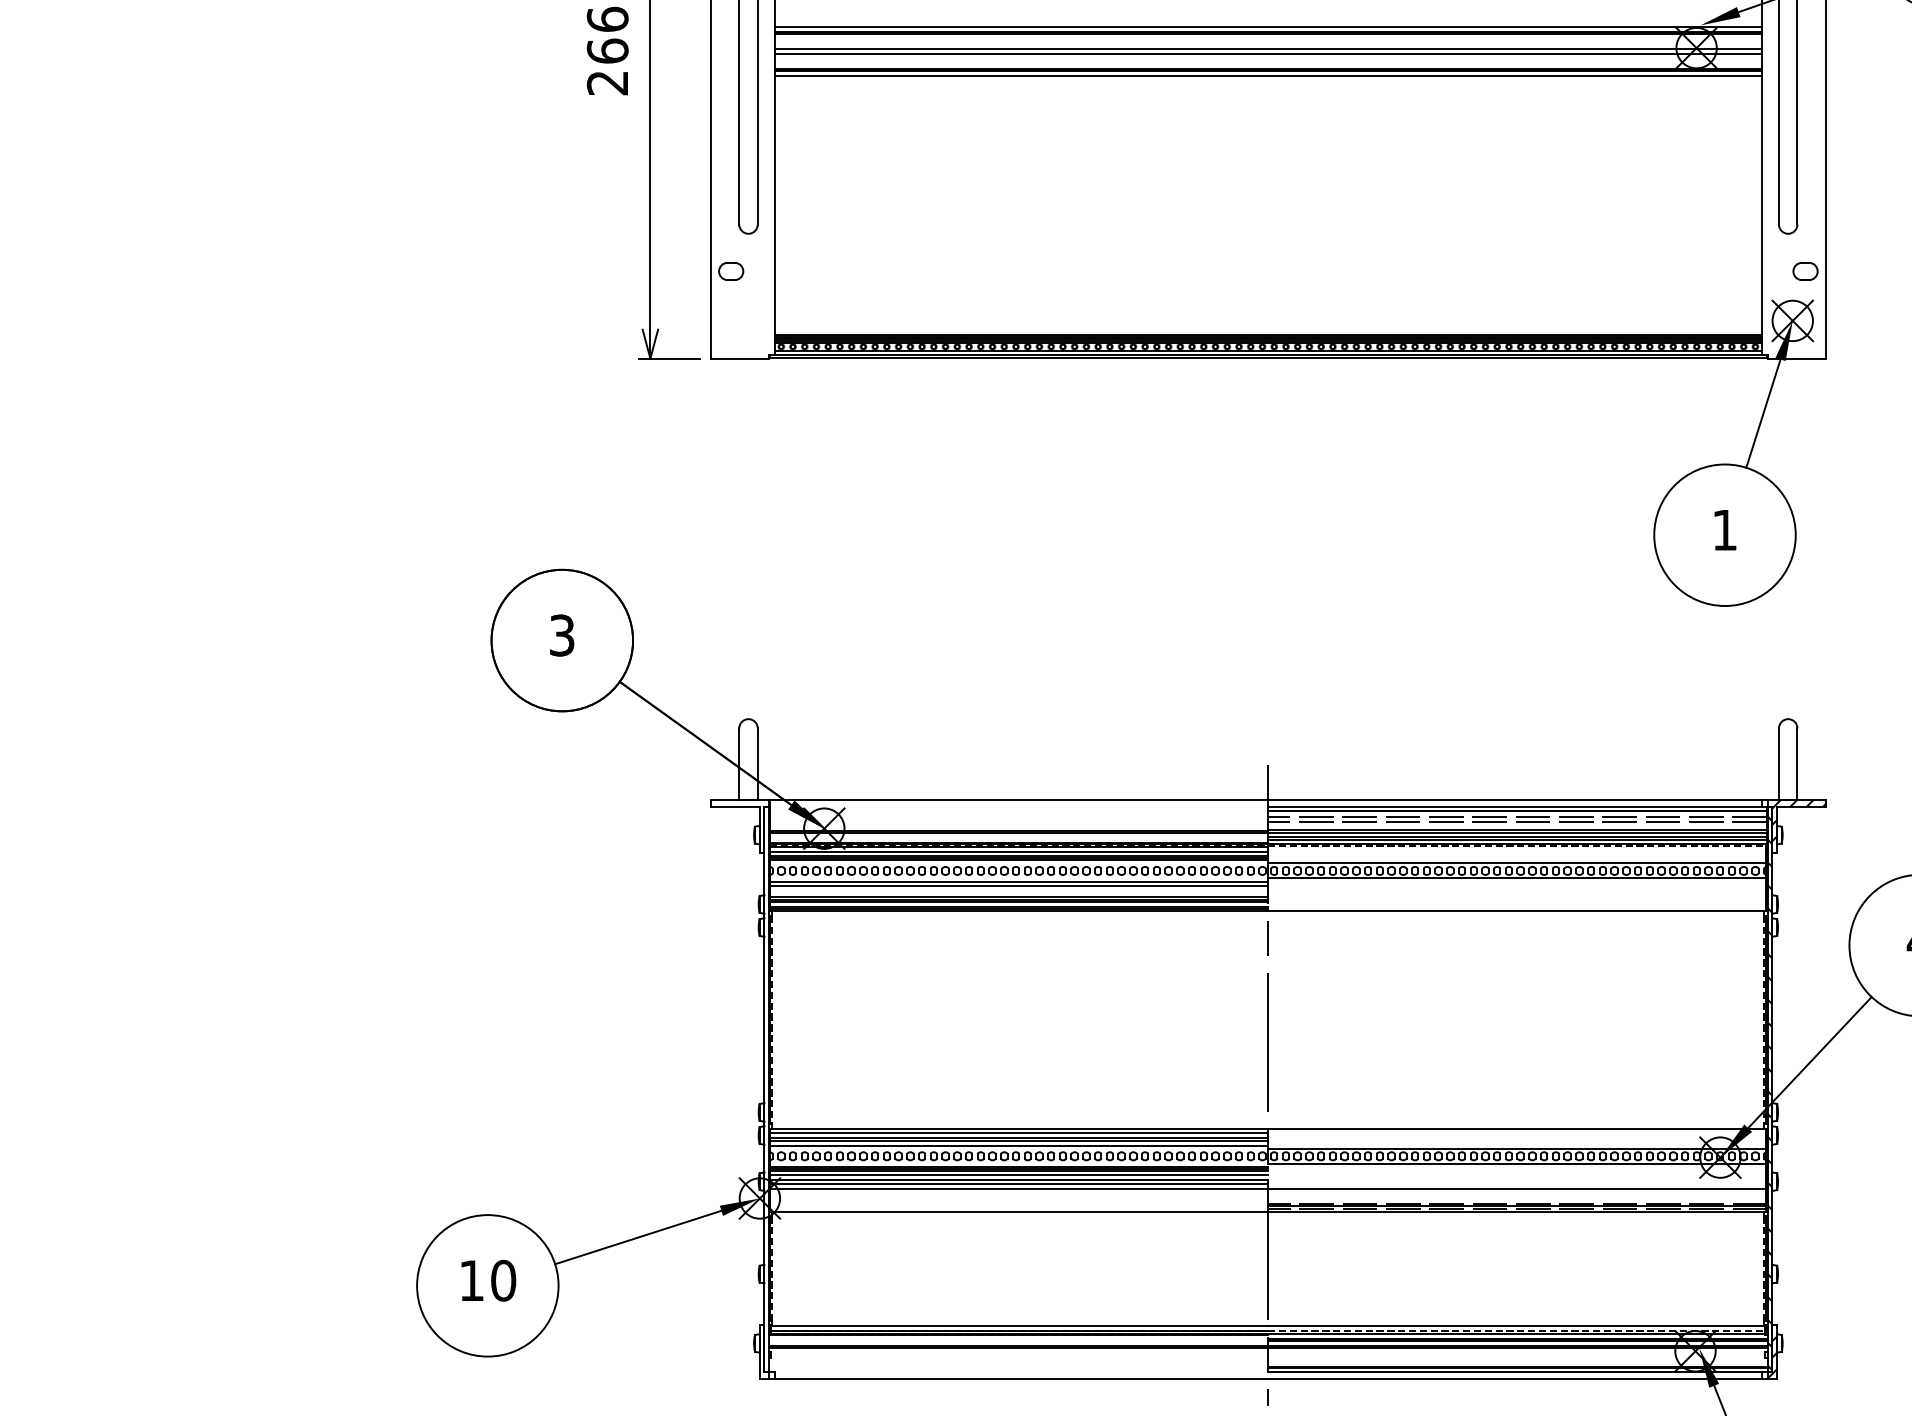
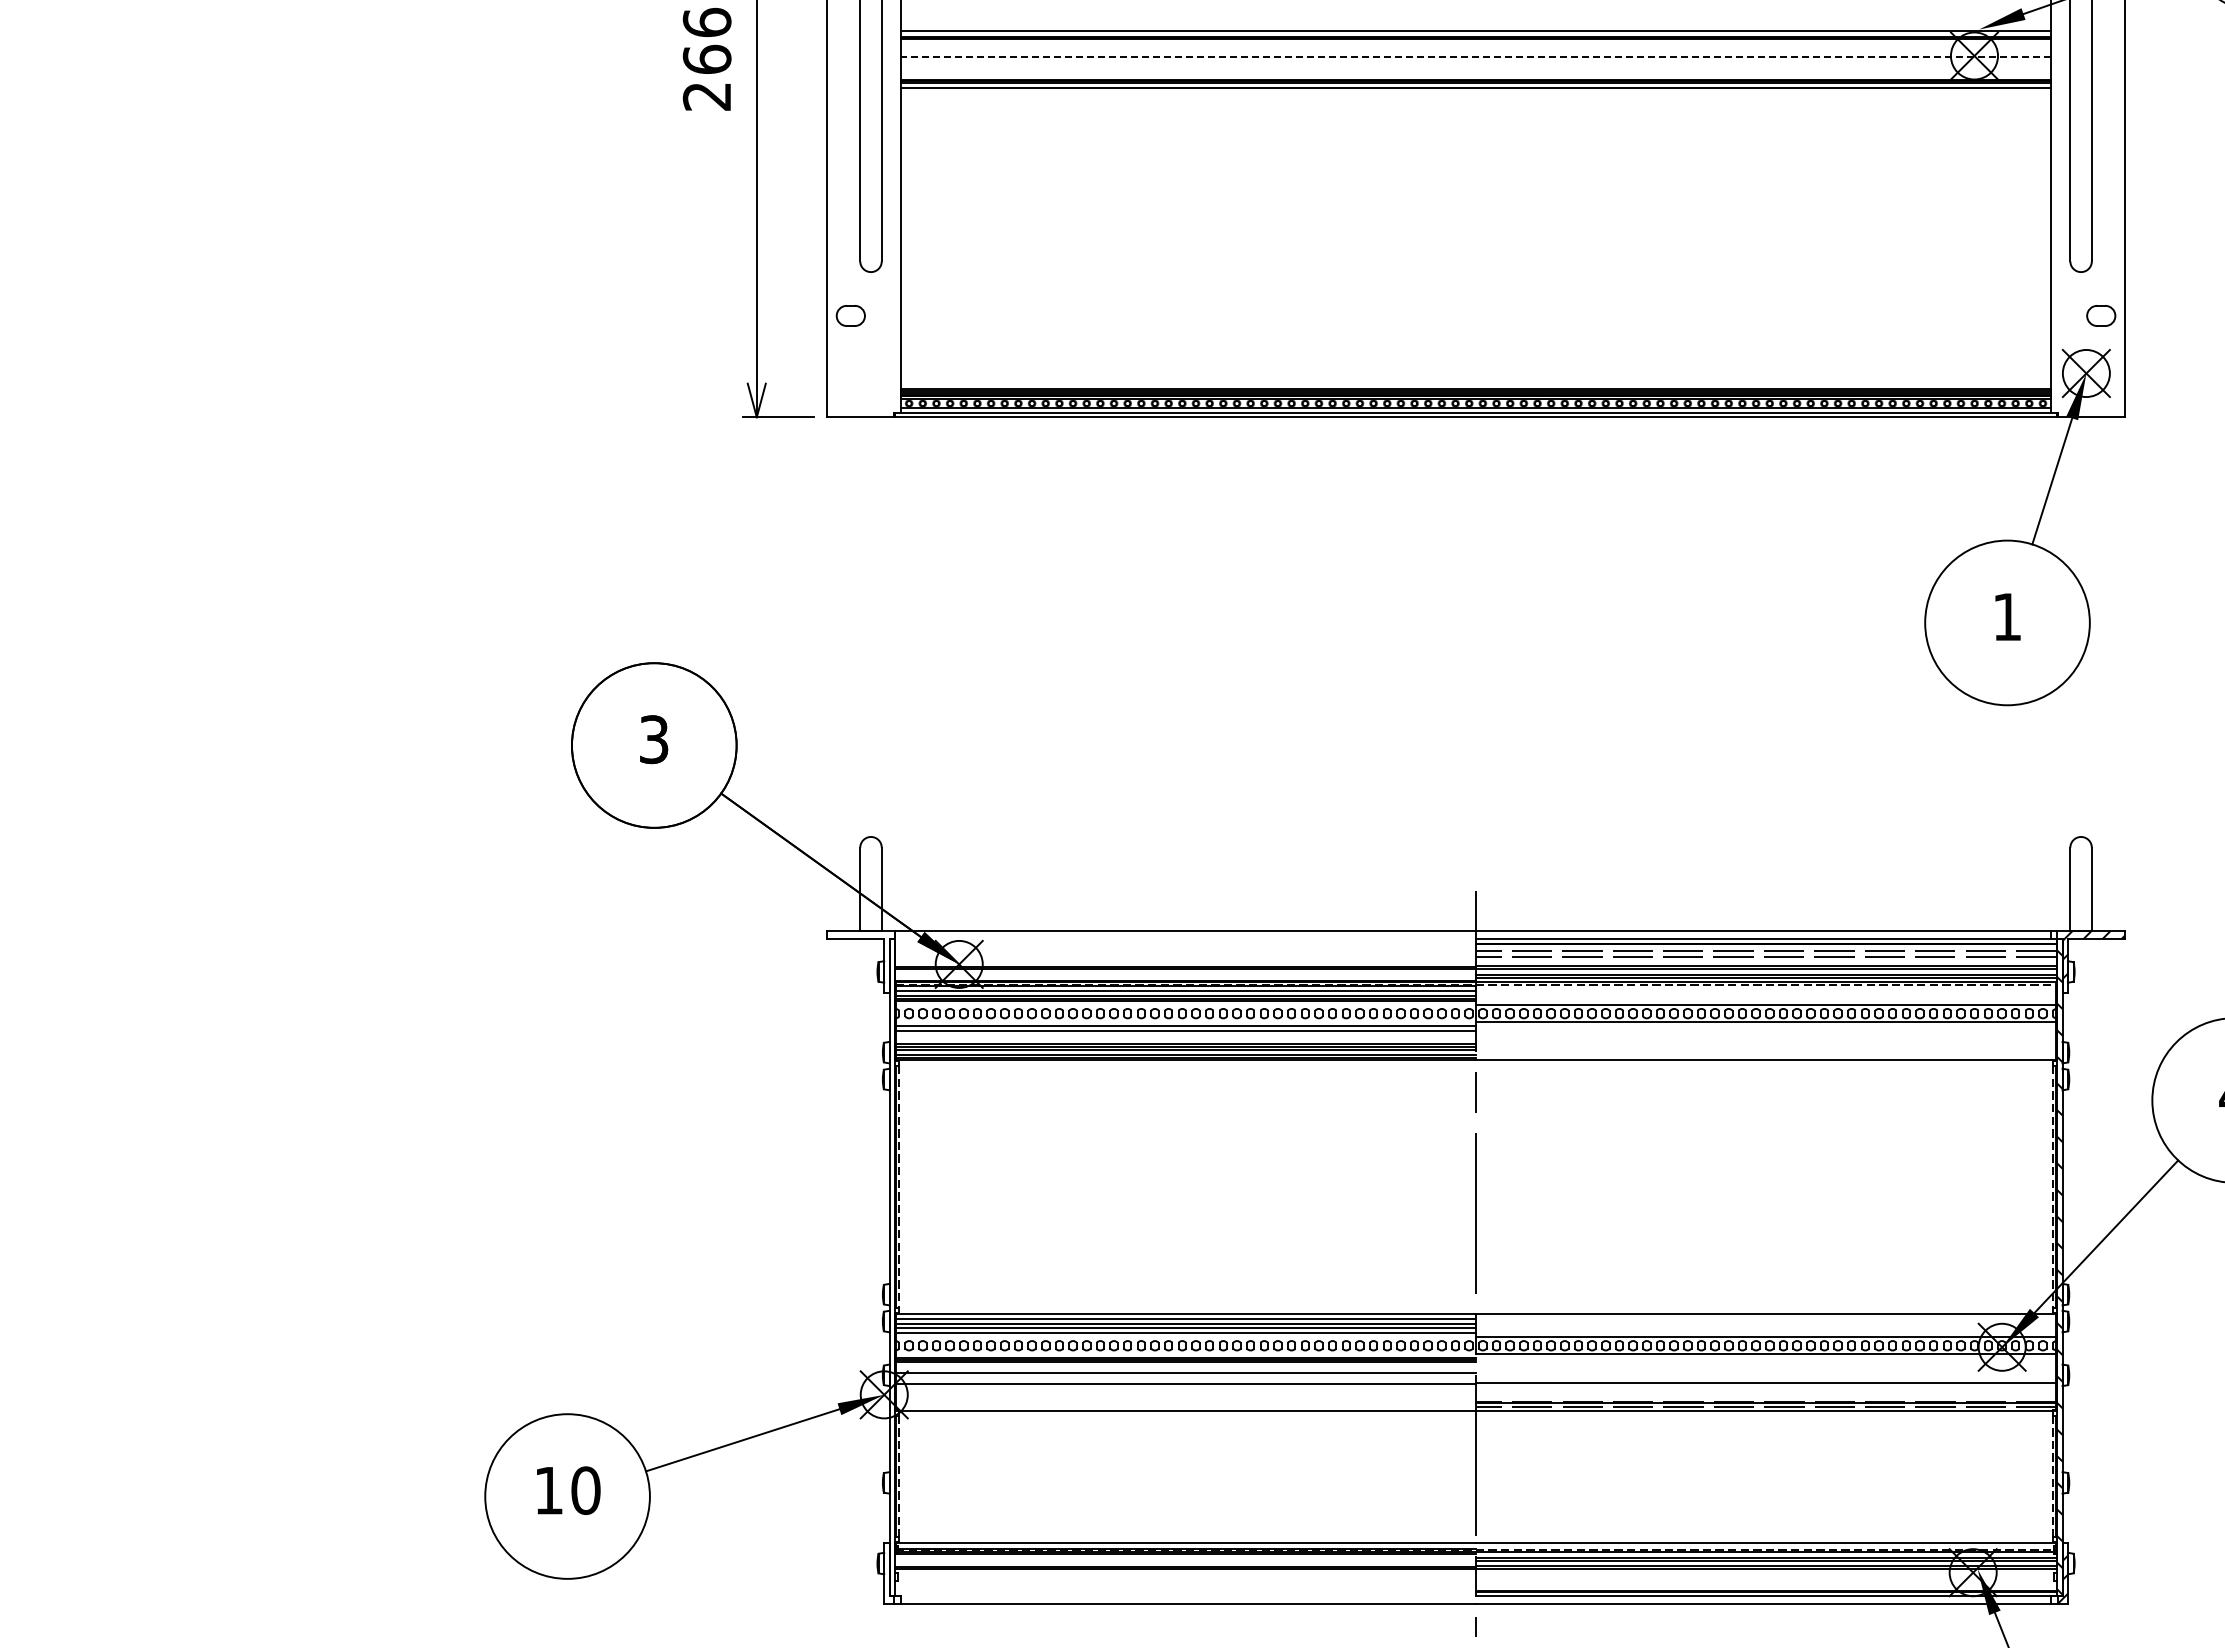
line: (1268, 48) -> (1476, 56), solid -> dashed
line: (1267, 53) -> (1475, 62), removed
line: (1018, 1174) -> (1185, 1367), removed
line: (1018, 1184) -> (1185, 1378), removed

